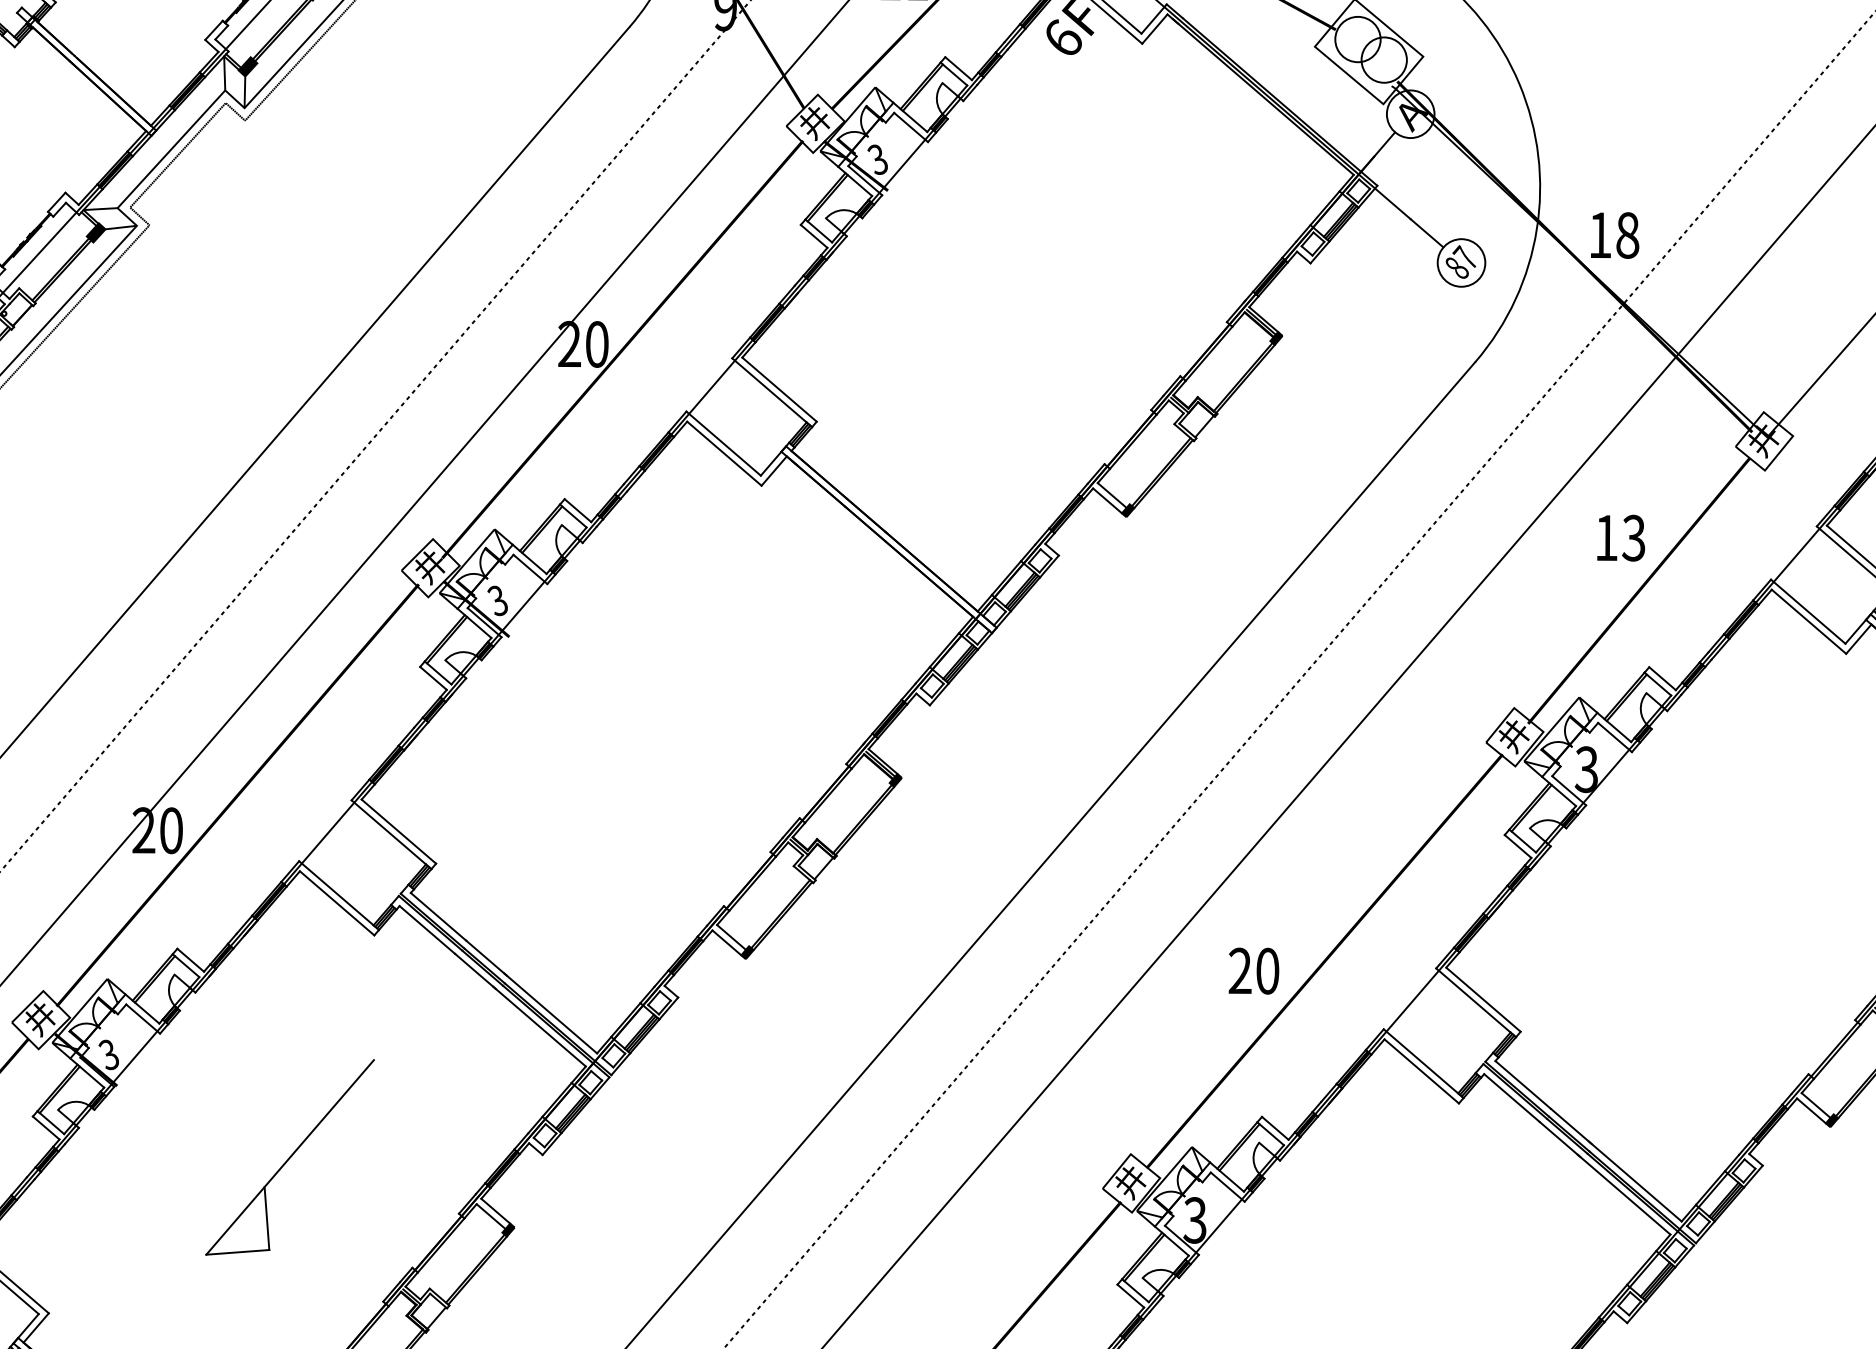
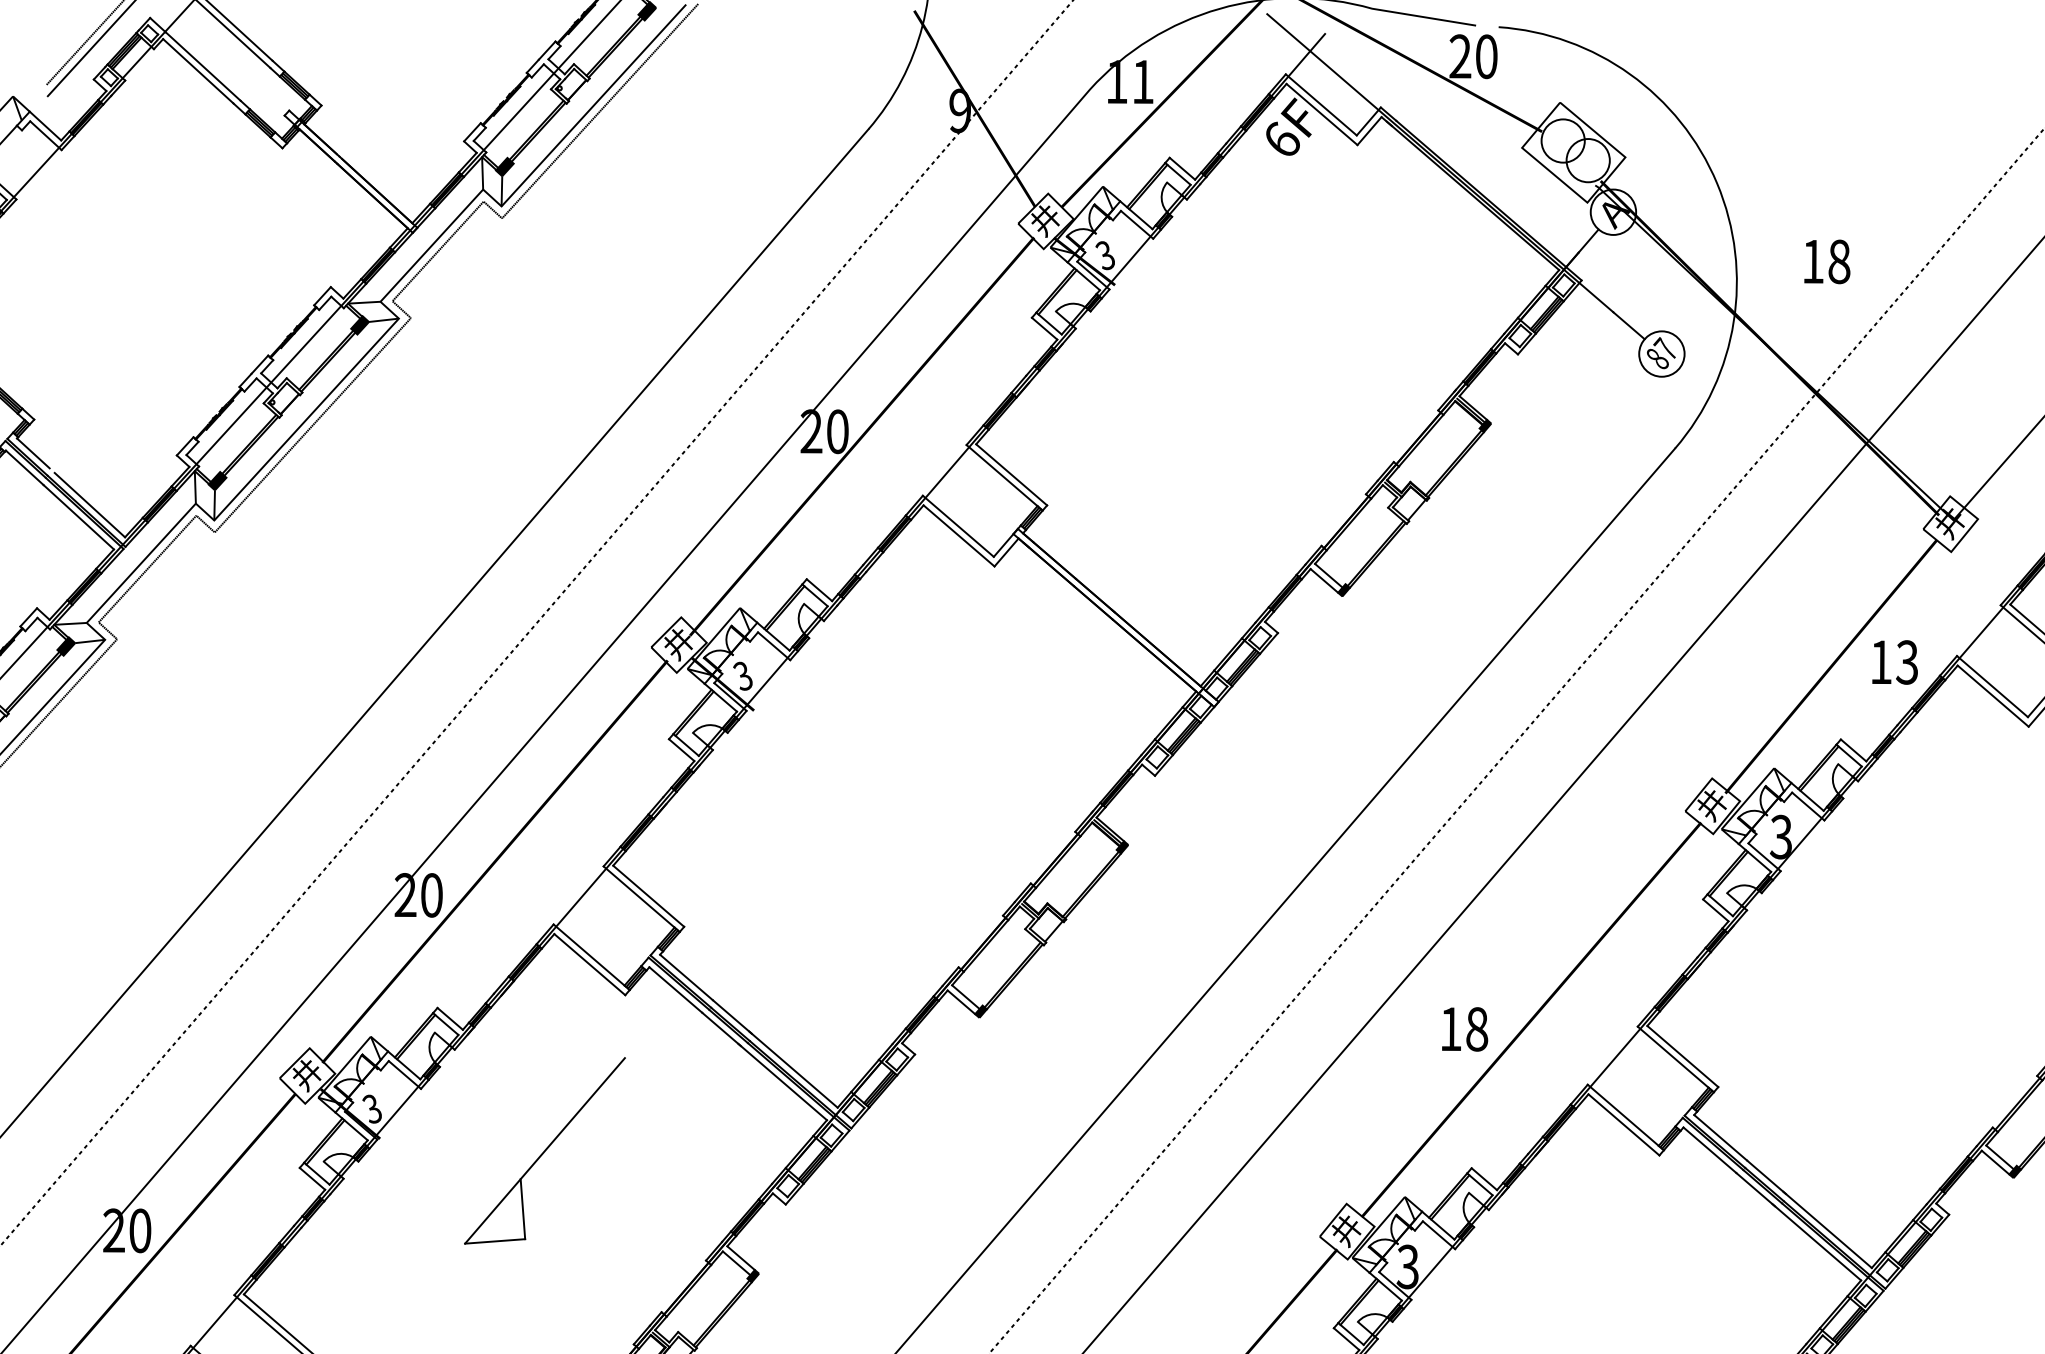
text: (1615, 235) -> (1827, 261), moved
text: (1620, 538) -> (1894, 662), moved
text: (1254, 970) -> (1464, 1028), 20 -> 18
part: (289, 1157) -> (544, 1150), moved

